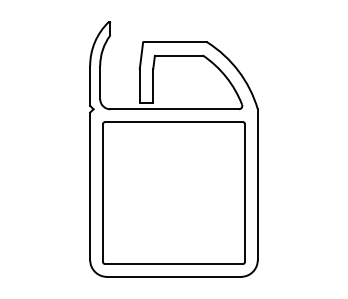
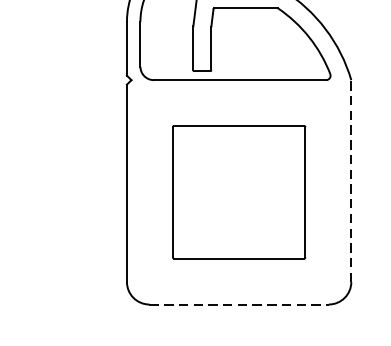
line: (257, 184) -> (350, 180), solid -> dashed
part: (173, 192) -> (238, 191), size x0.7
line: (174, 276) -> (239, 303), solid -> dashed

